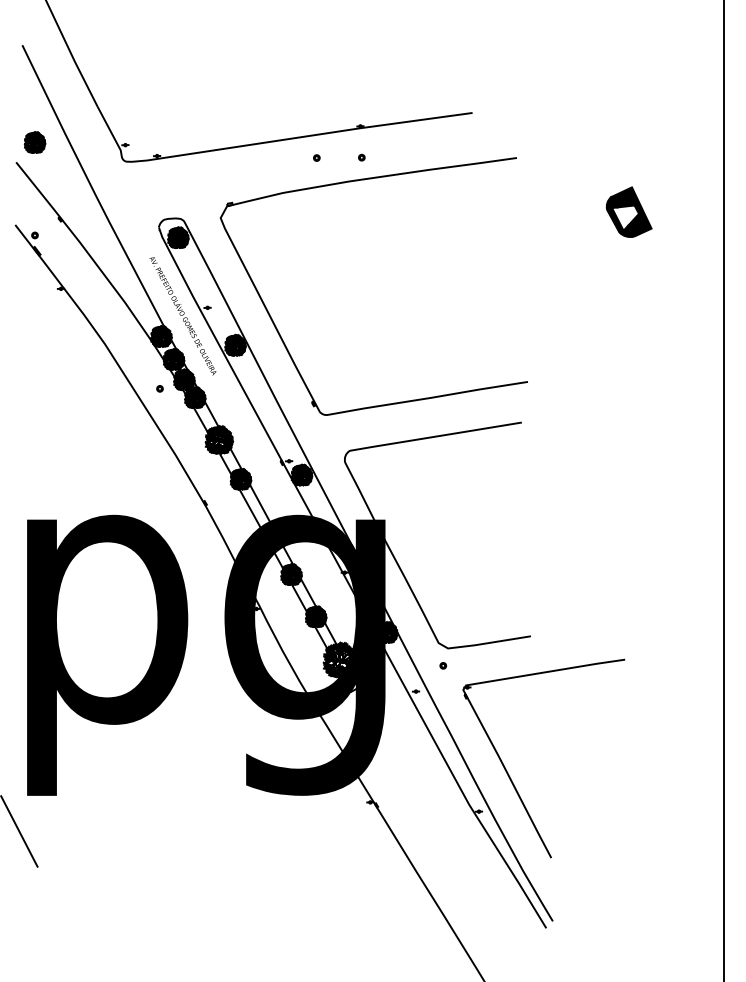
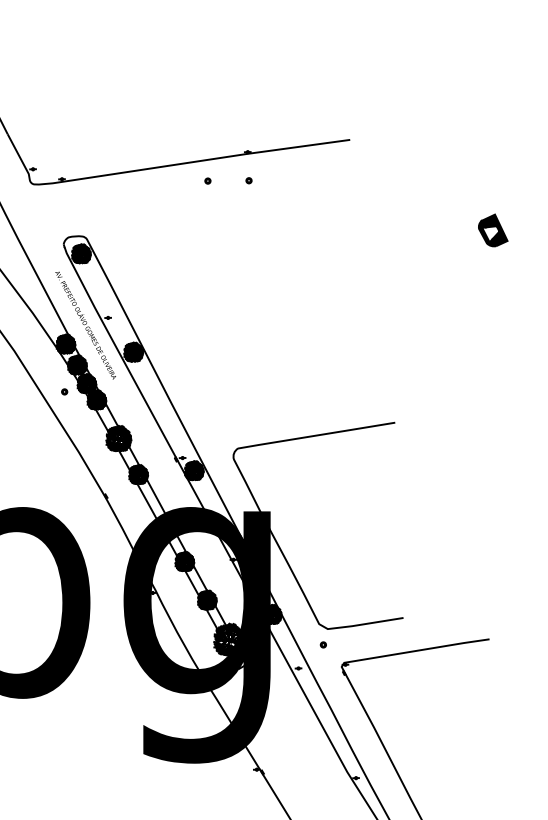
part: (628, 211) -> (492, 229), size x0.7
part: (279, 332) -> (173, 340), removed

